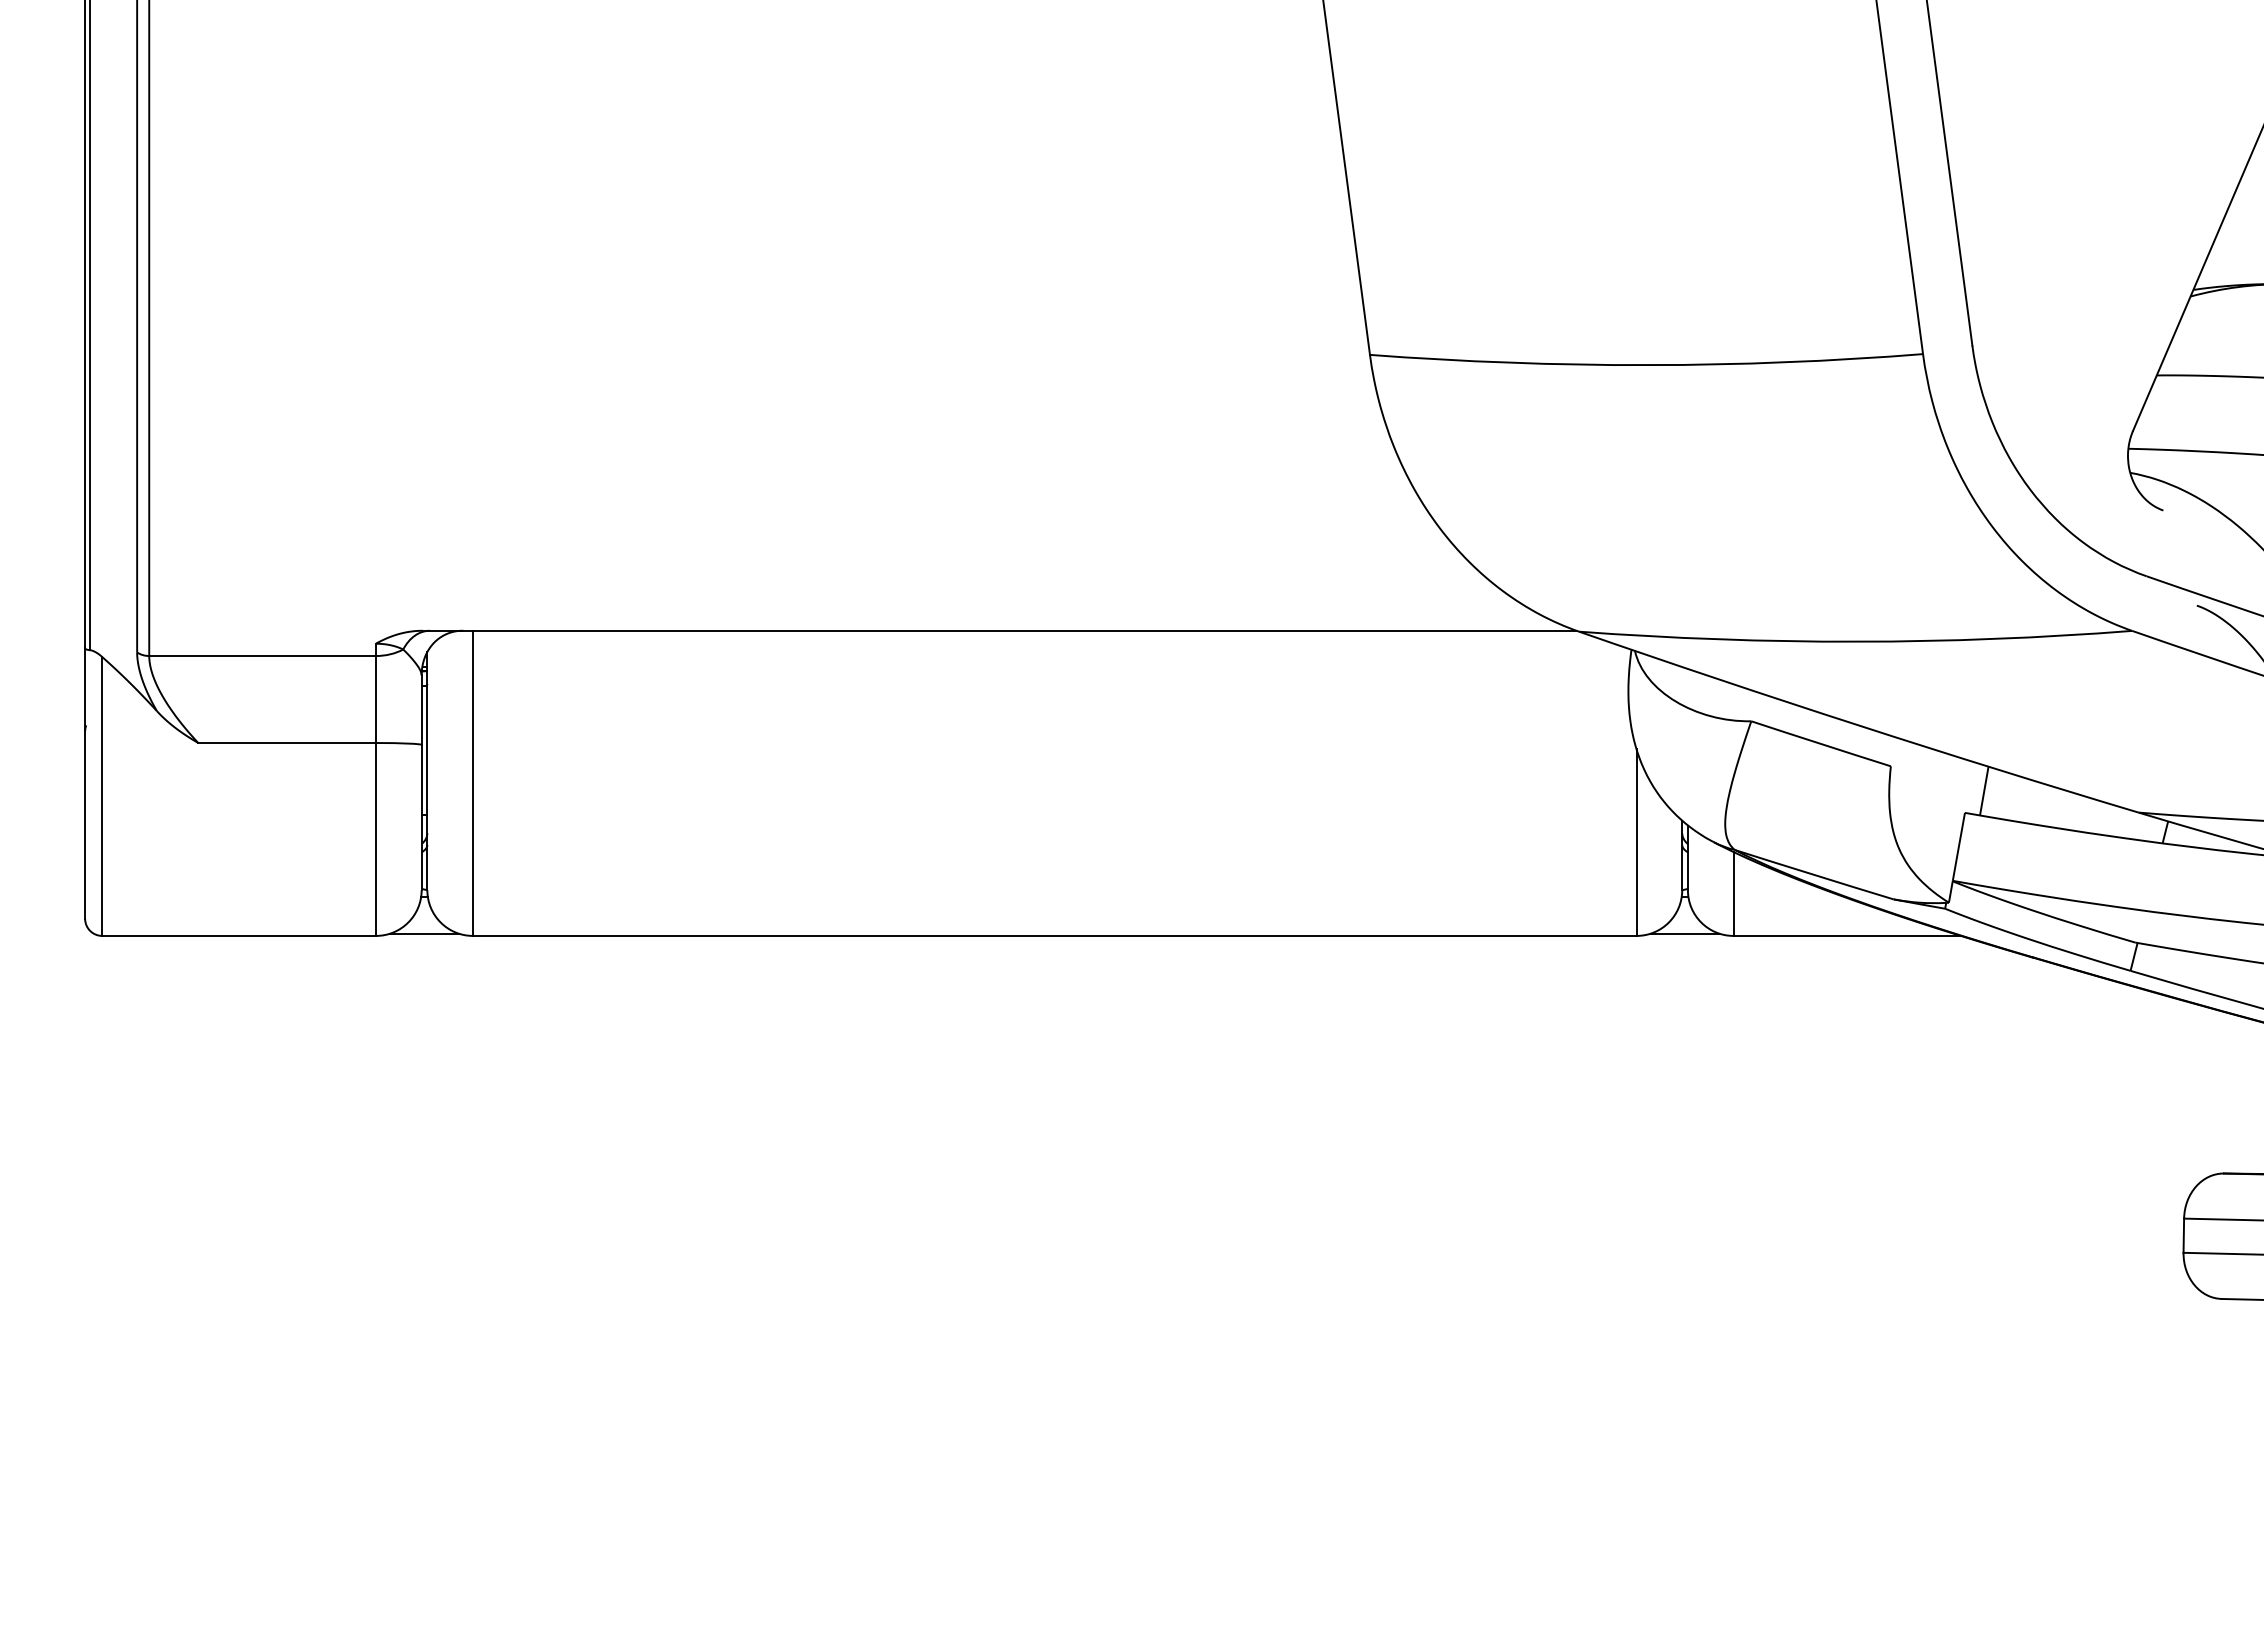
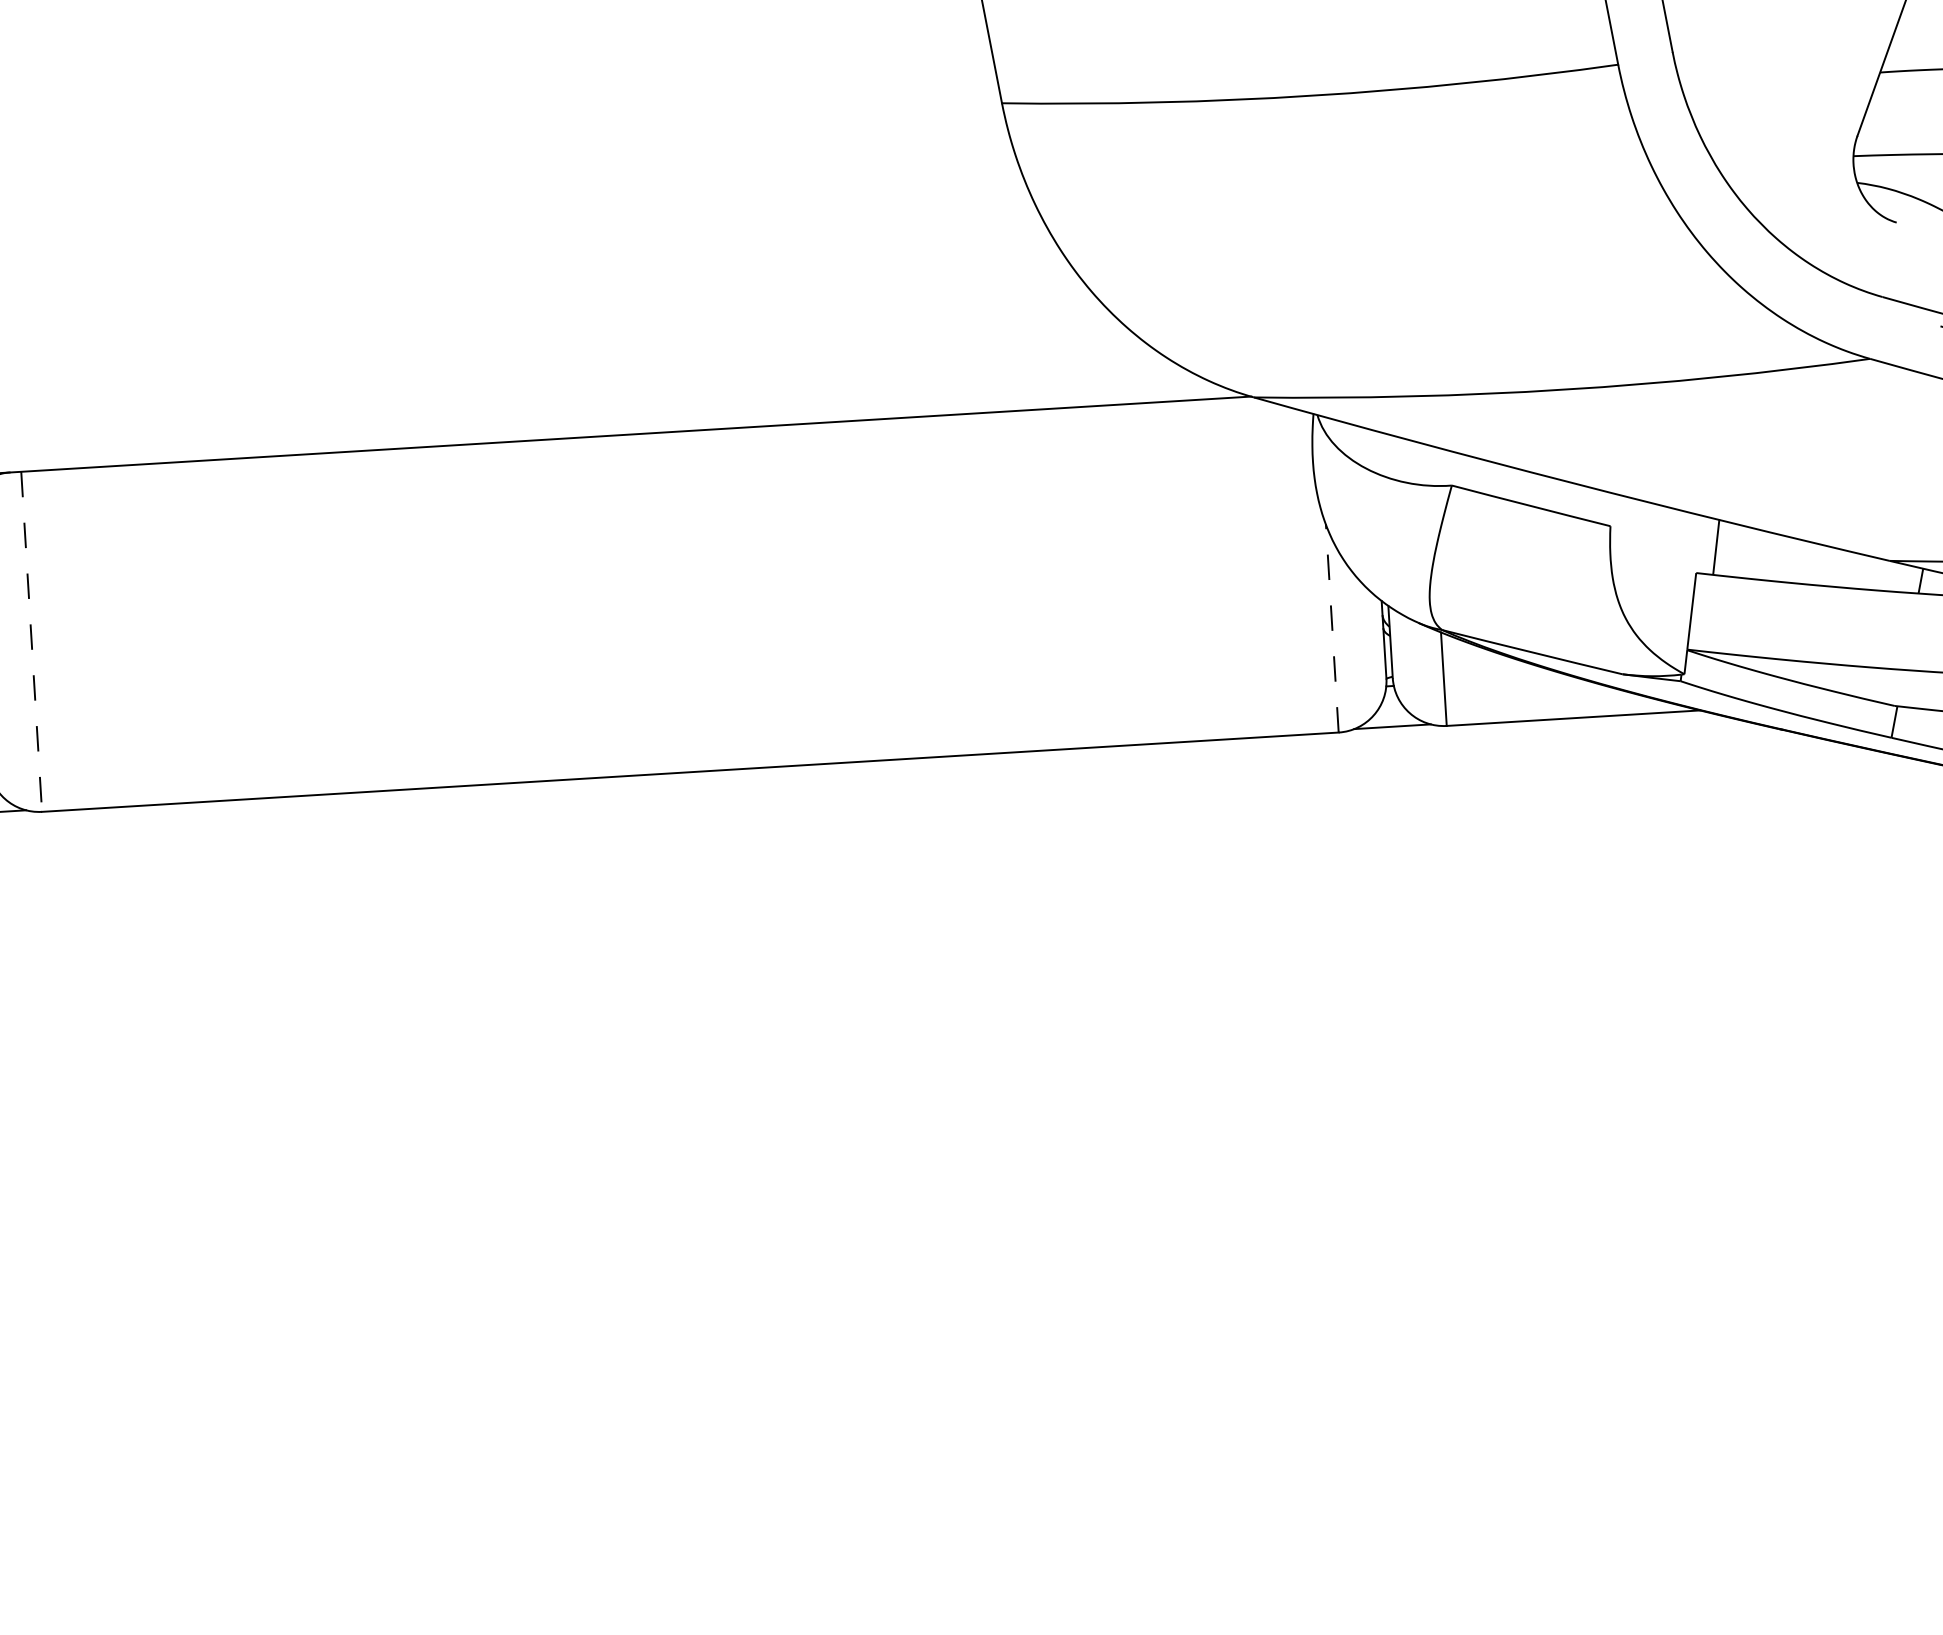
line: (473, 783) -> (32, 641), solid -> dashed
line: (1636, 842) -> (1332, 628), solid -> dashed

